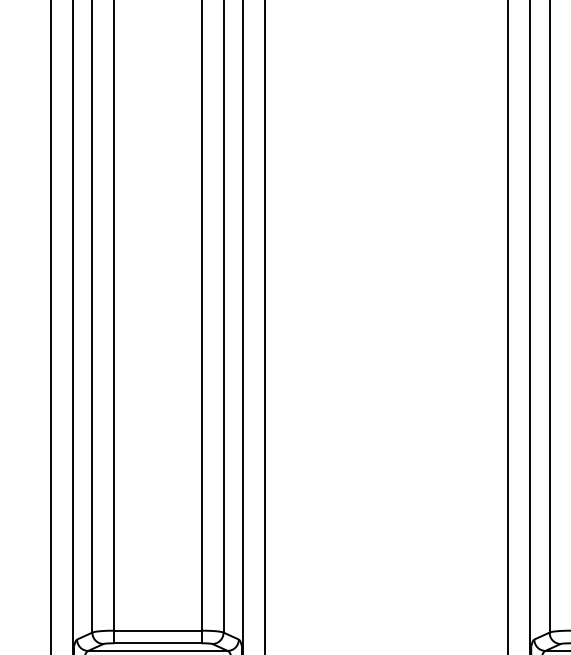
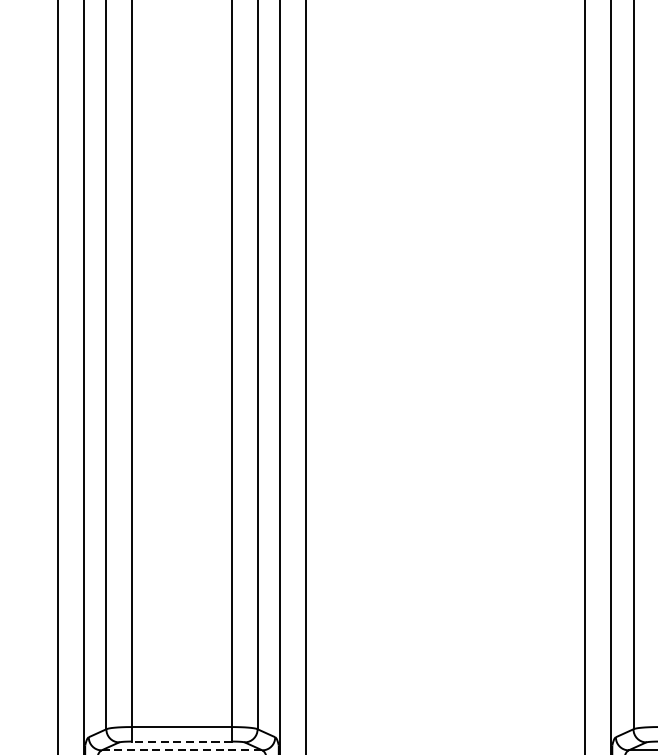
line: (158, 643) -> (182, 741), solid -> dashed
line: (158, 650) -> (182, 749), solid -> dashed

